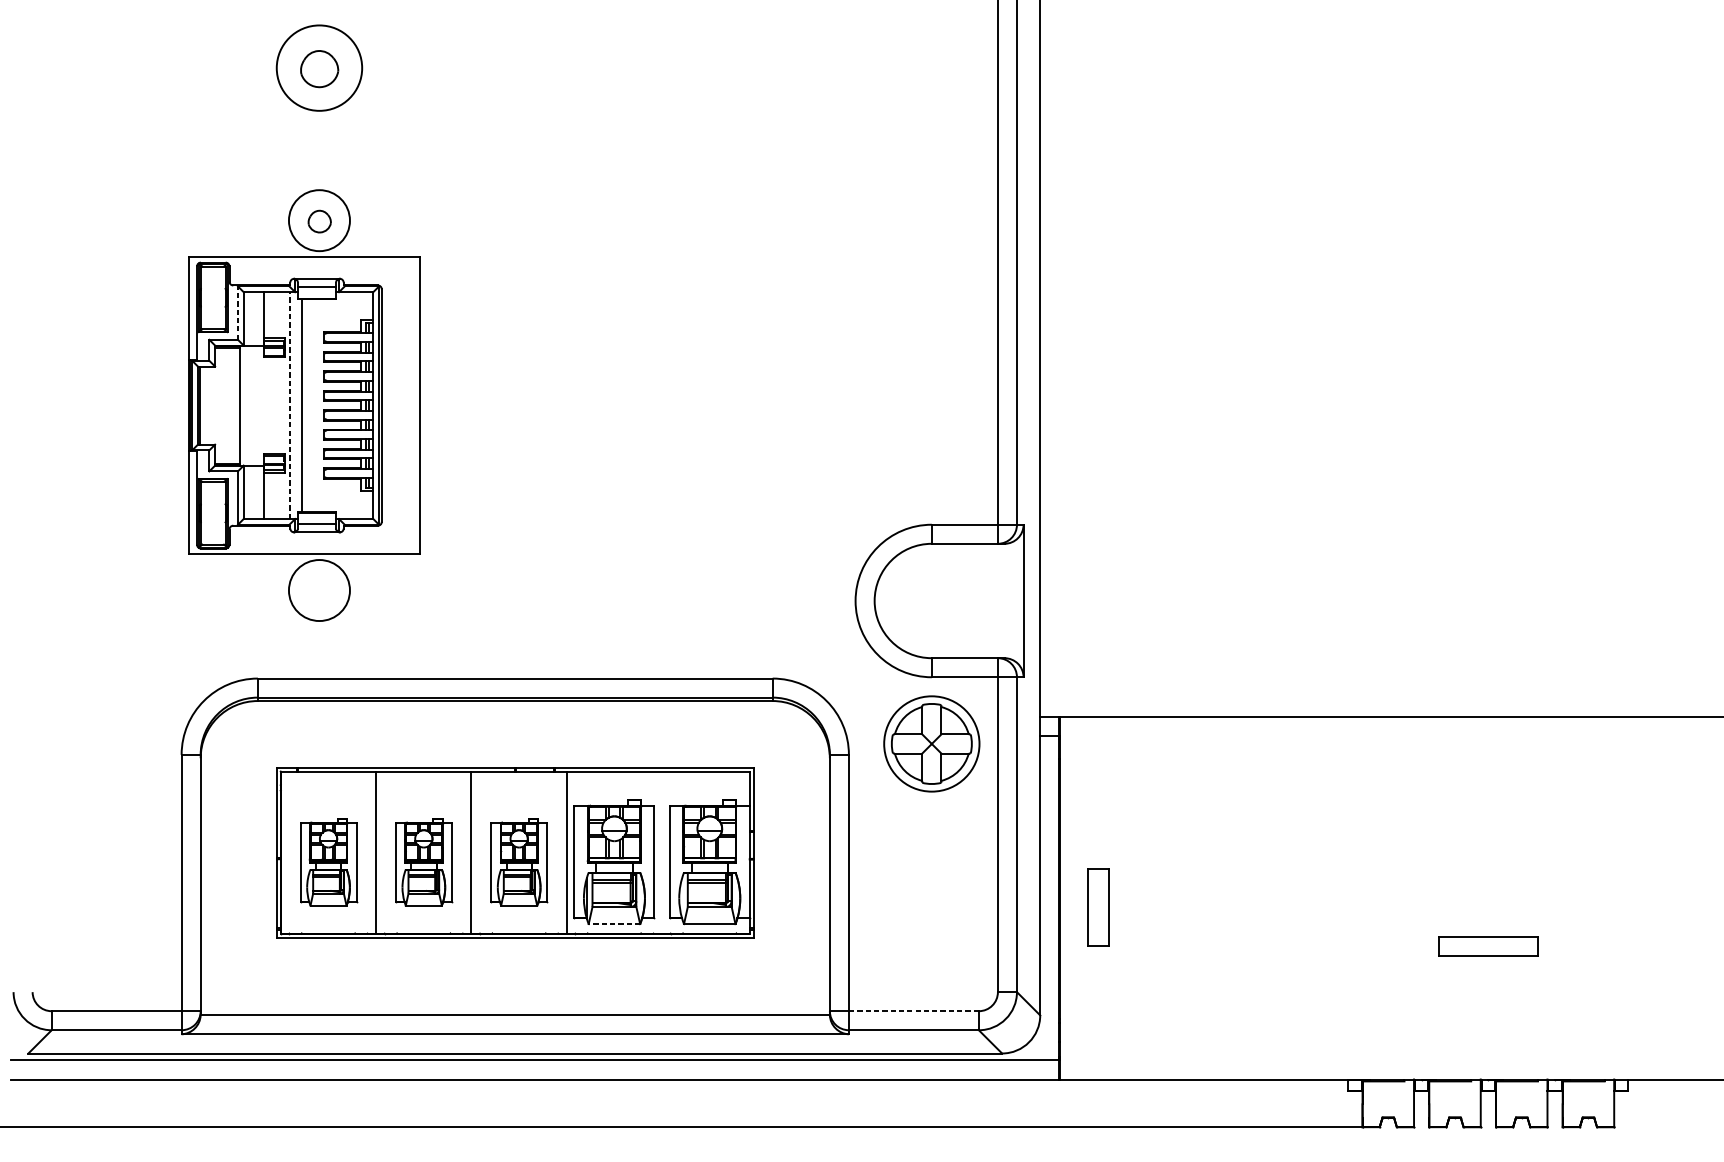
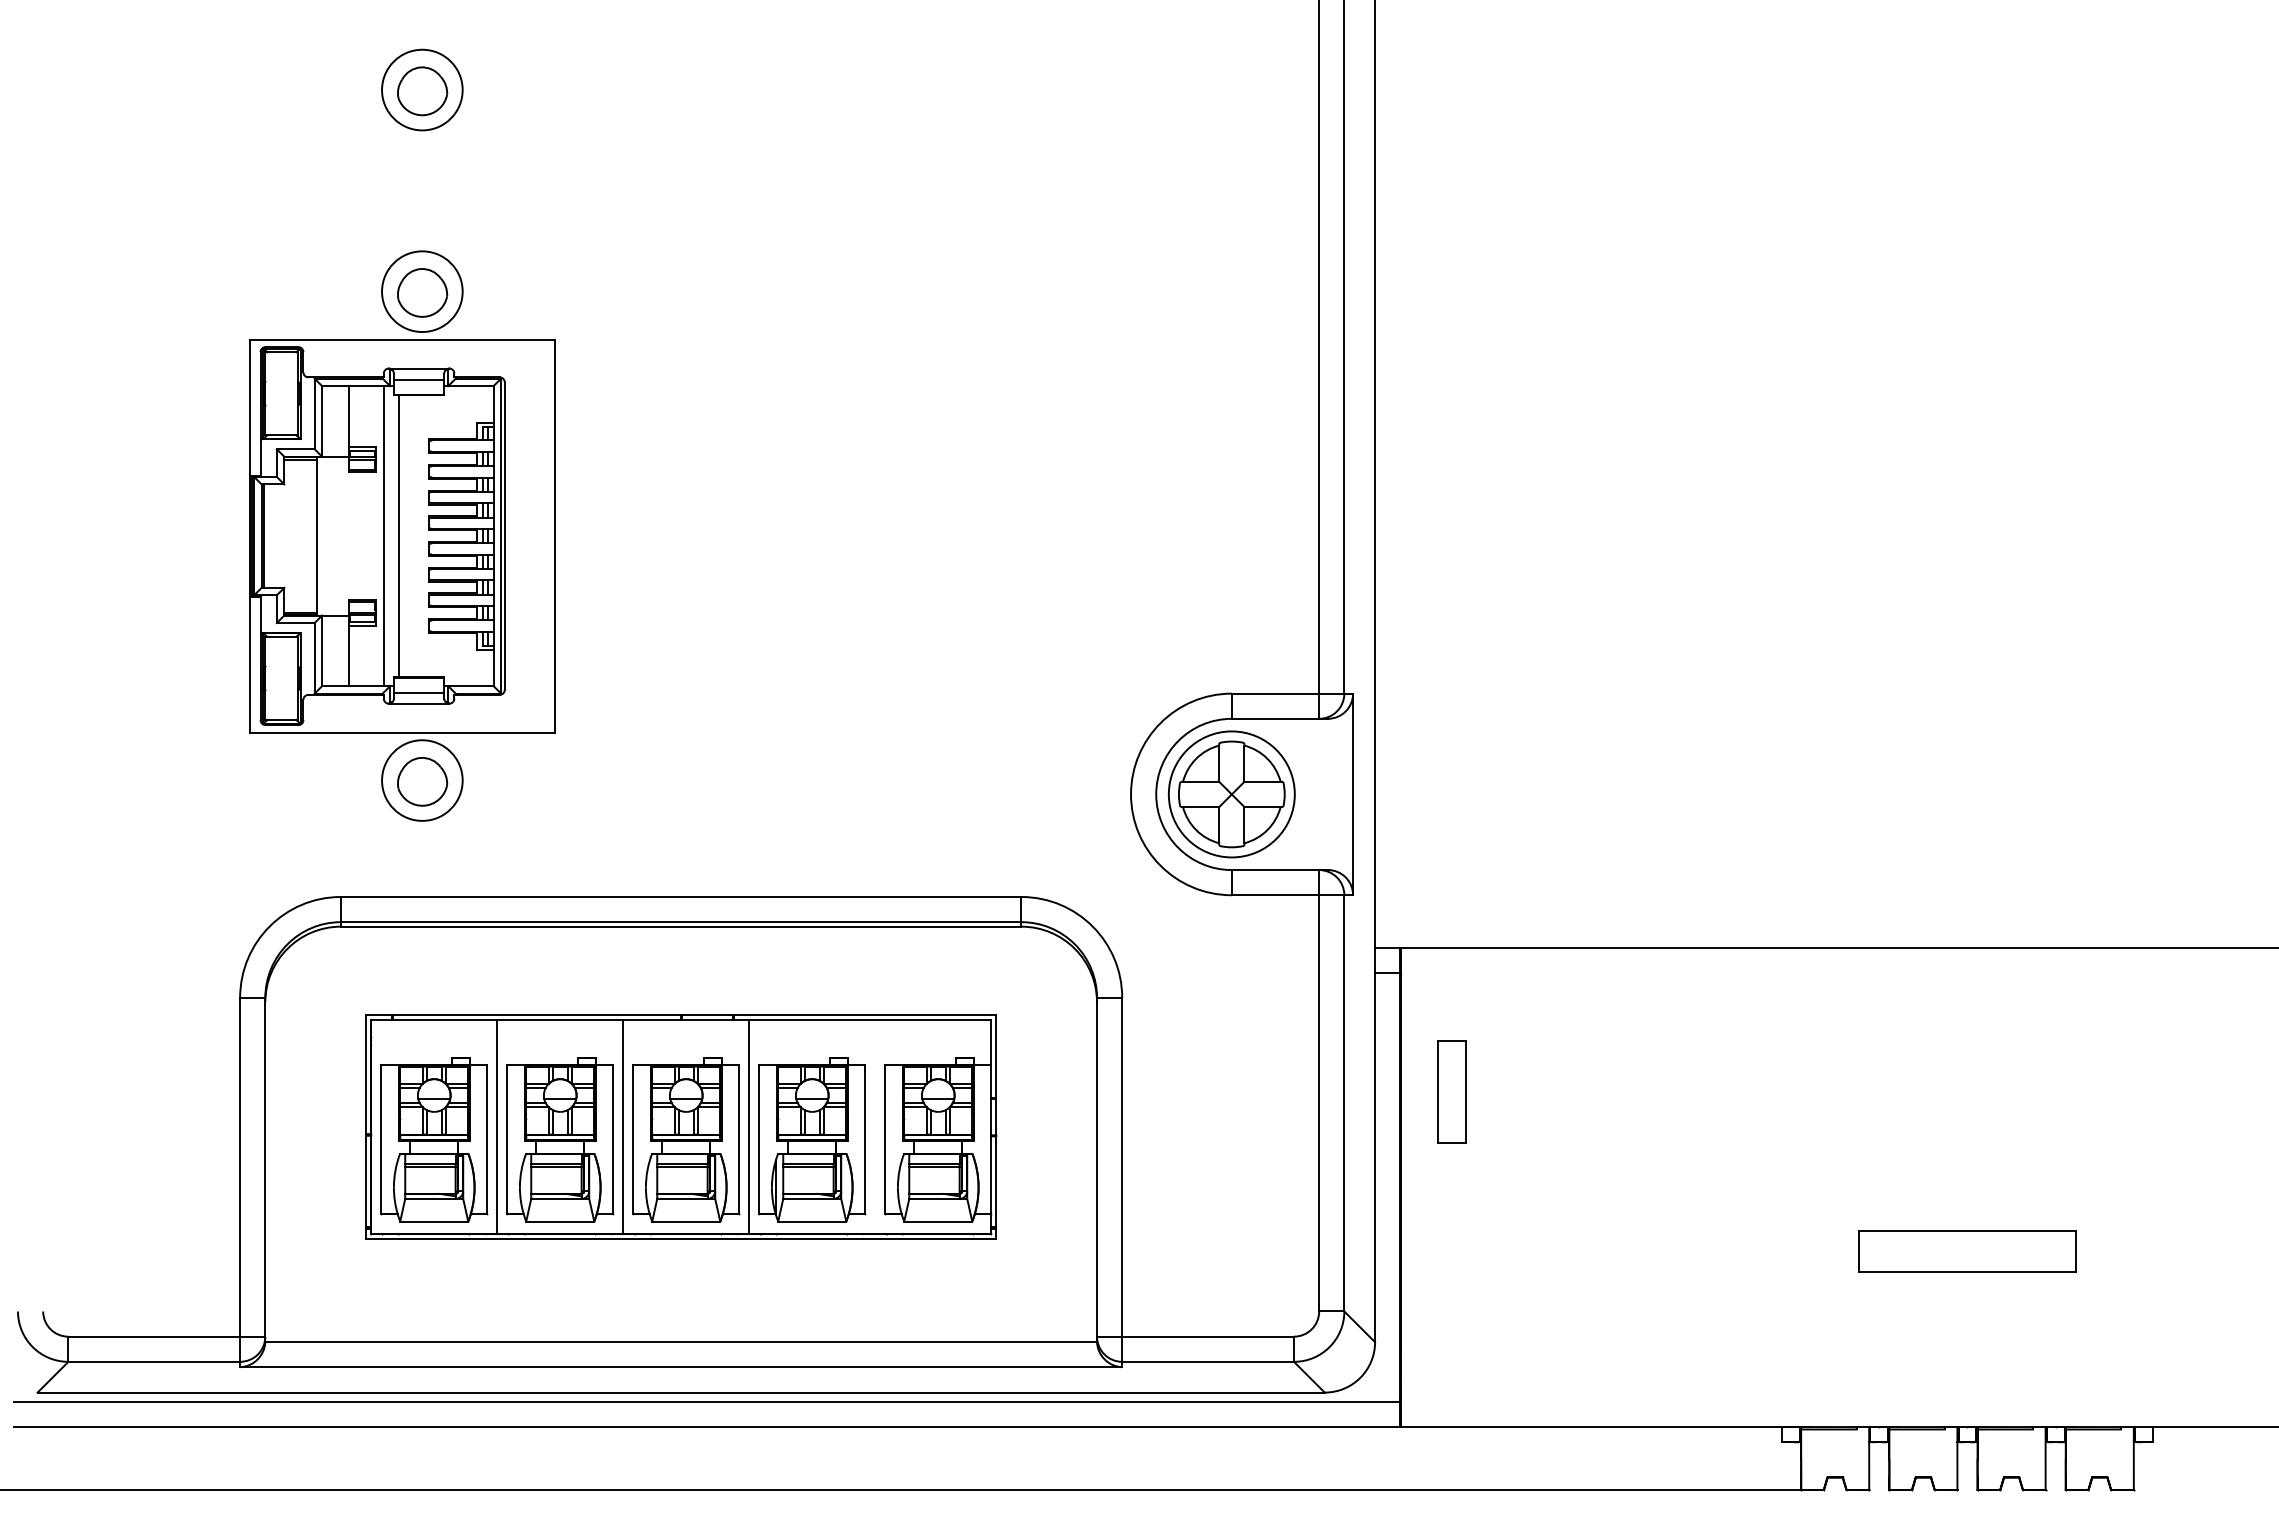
circle: (319, 67) -> (422, 89), size x0.71
part: (319, 221) -> (422, 292), size x1.67
line: (237, 312) -> (314, 413), dashed -> solid
line: (290, 405) -> (383, 536), dashed -> solid
part: (319, 591) -> (422, 781), added
part: (931, 744) -> (1231, 794), moved
part: (328, 862) -> (434, 1139), size x1.43
part: (423, 862) -> (560, 1139), size x1.43
part: (519, 862) -> (686, 1139), size x1.43
part: (1098, 907) -> (1451, 1091), moved
line: (613, 924) -> (811, 1221), dashed -> solid
part: (1488, 946) -> (1967, 1251), size x1.67
line: (914, 1011) -> (1208, 1336), dashed -> solid

